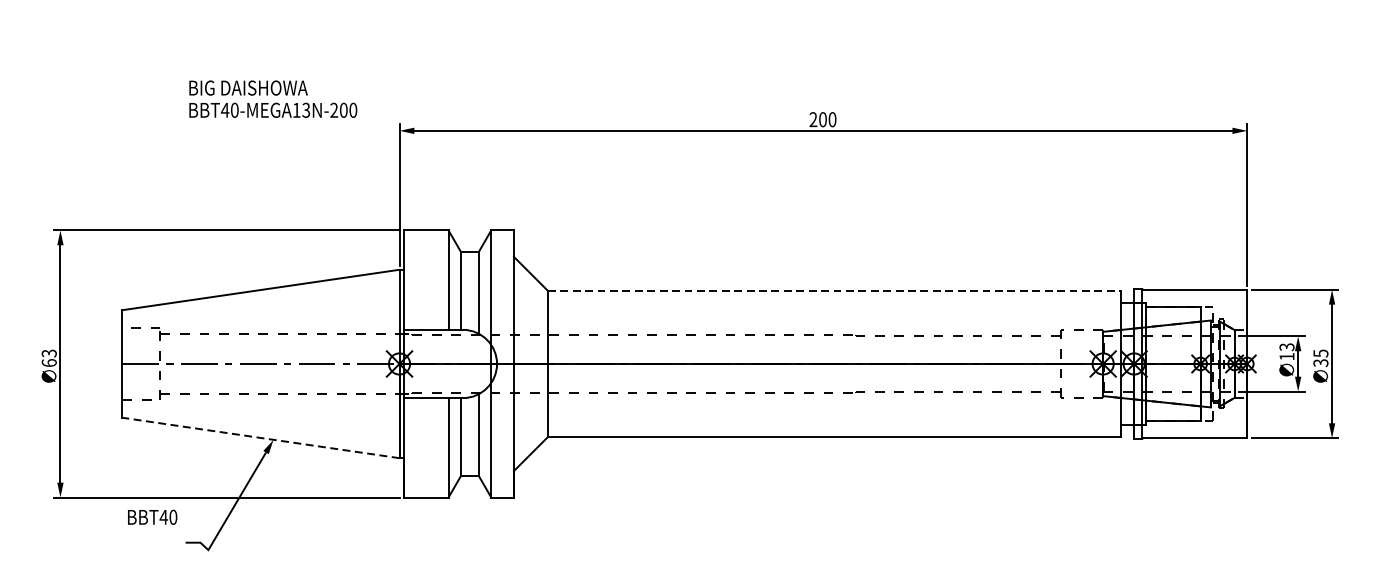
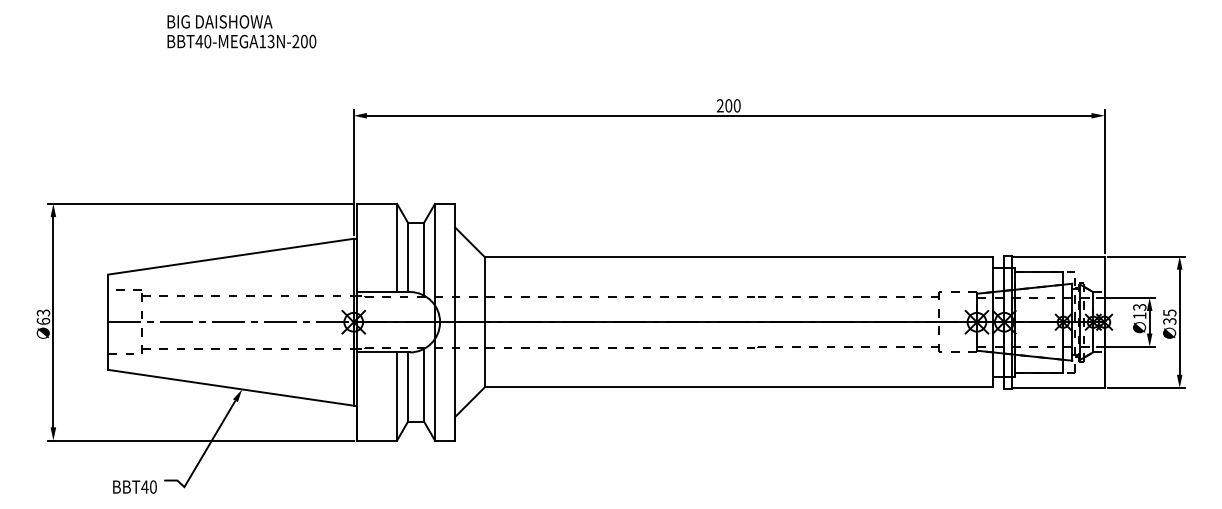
text: (272, 98) -> (241, 31), moved
line: (833, 290) -> (738, 257), dashed -> solid
line: (260, 437) -> (230, 387), dashed -> solid
text: (152, 516) -> (134, 486), moved

